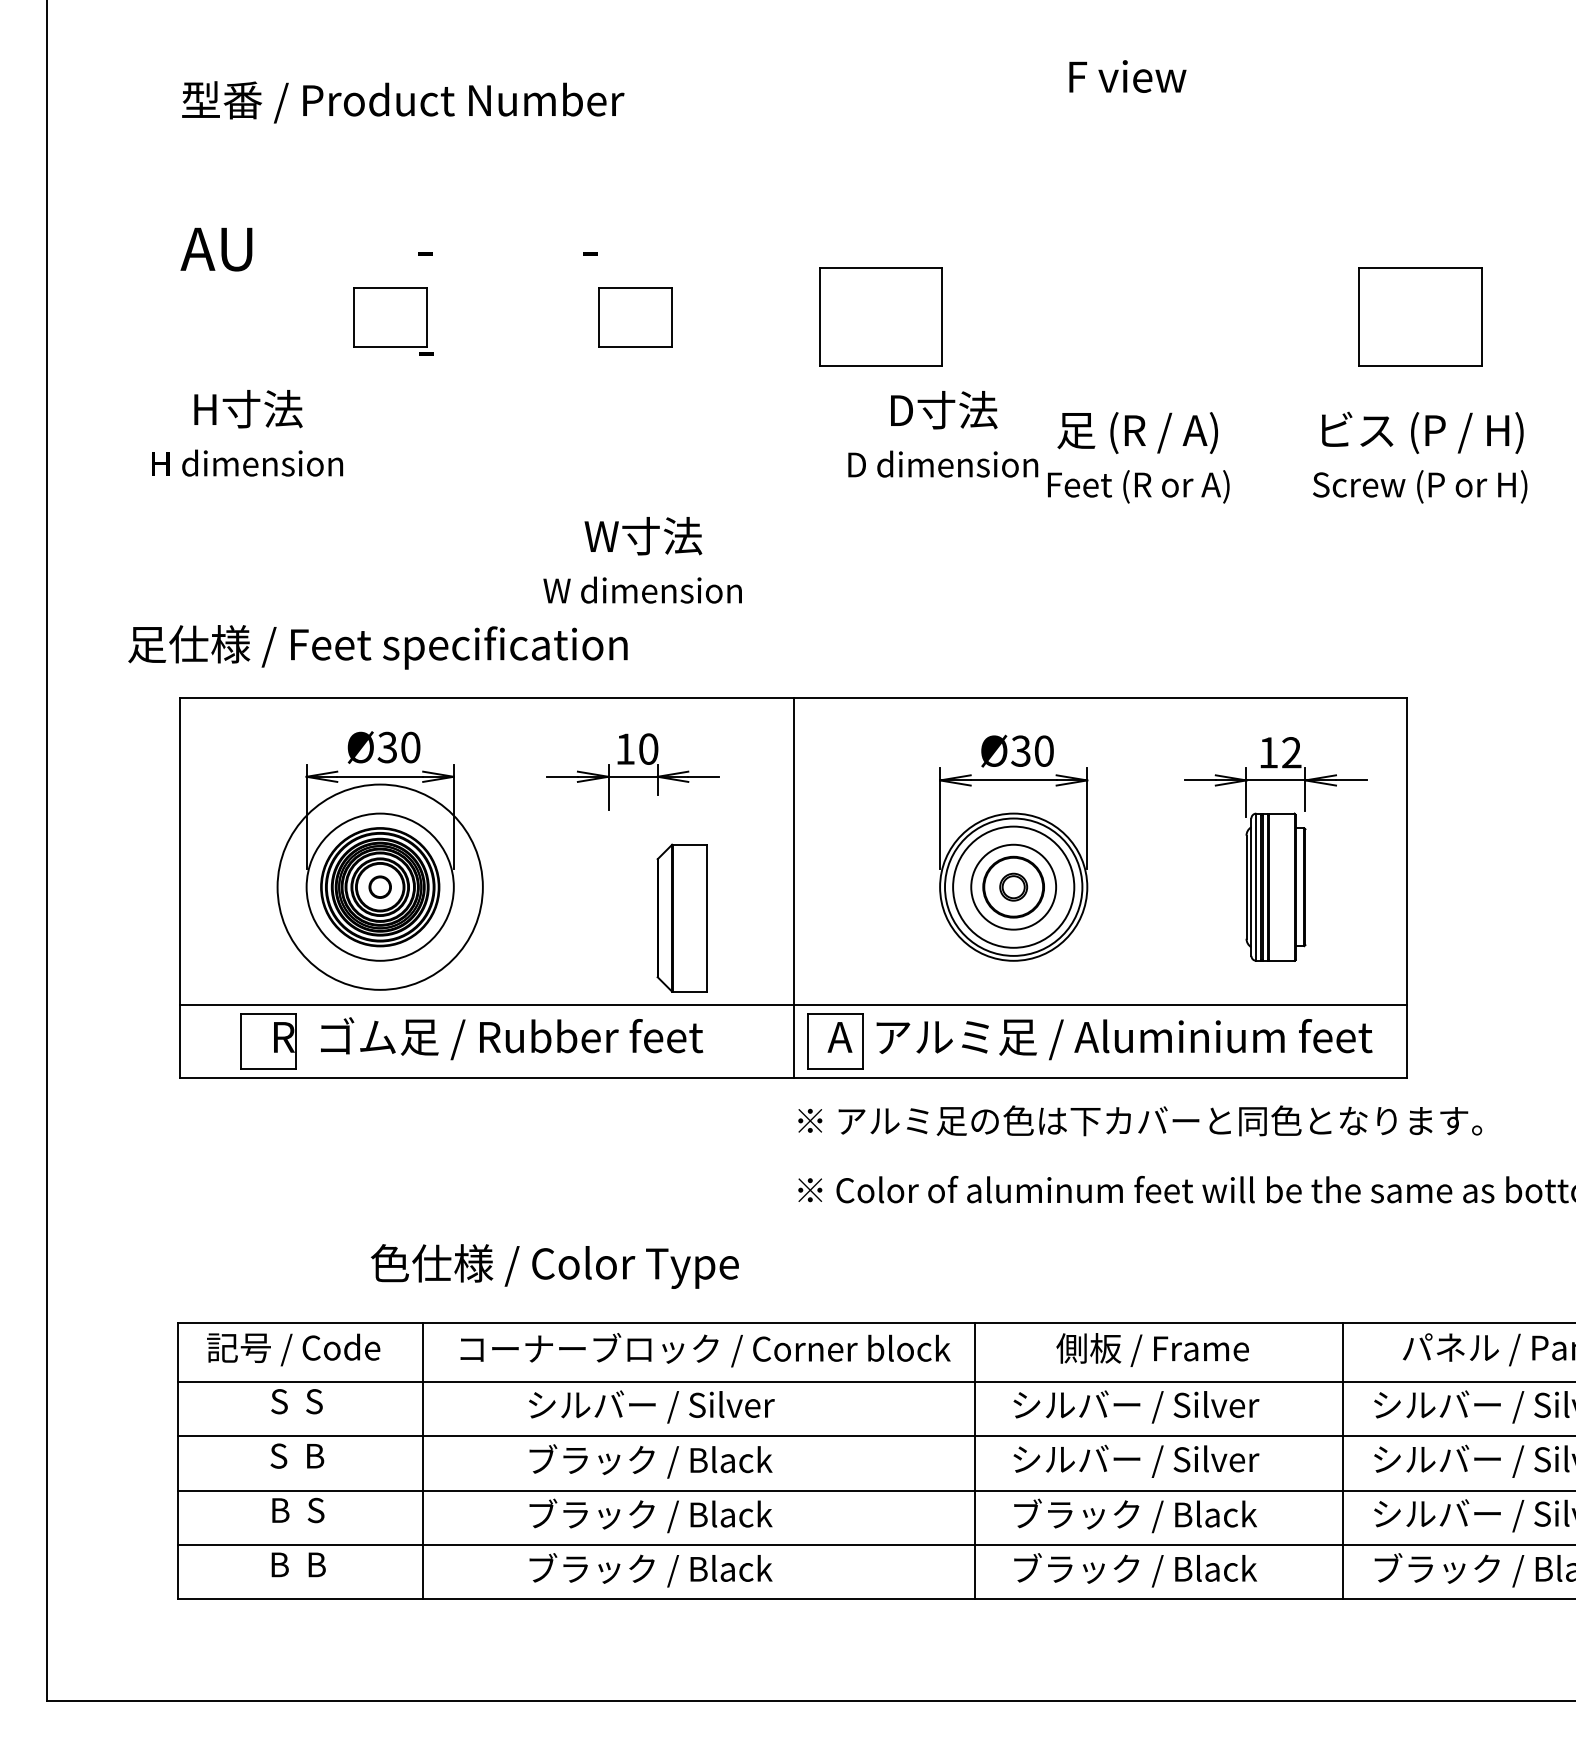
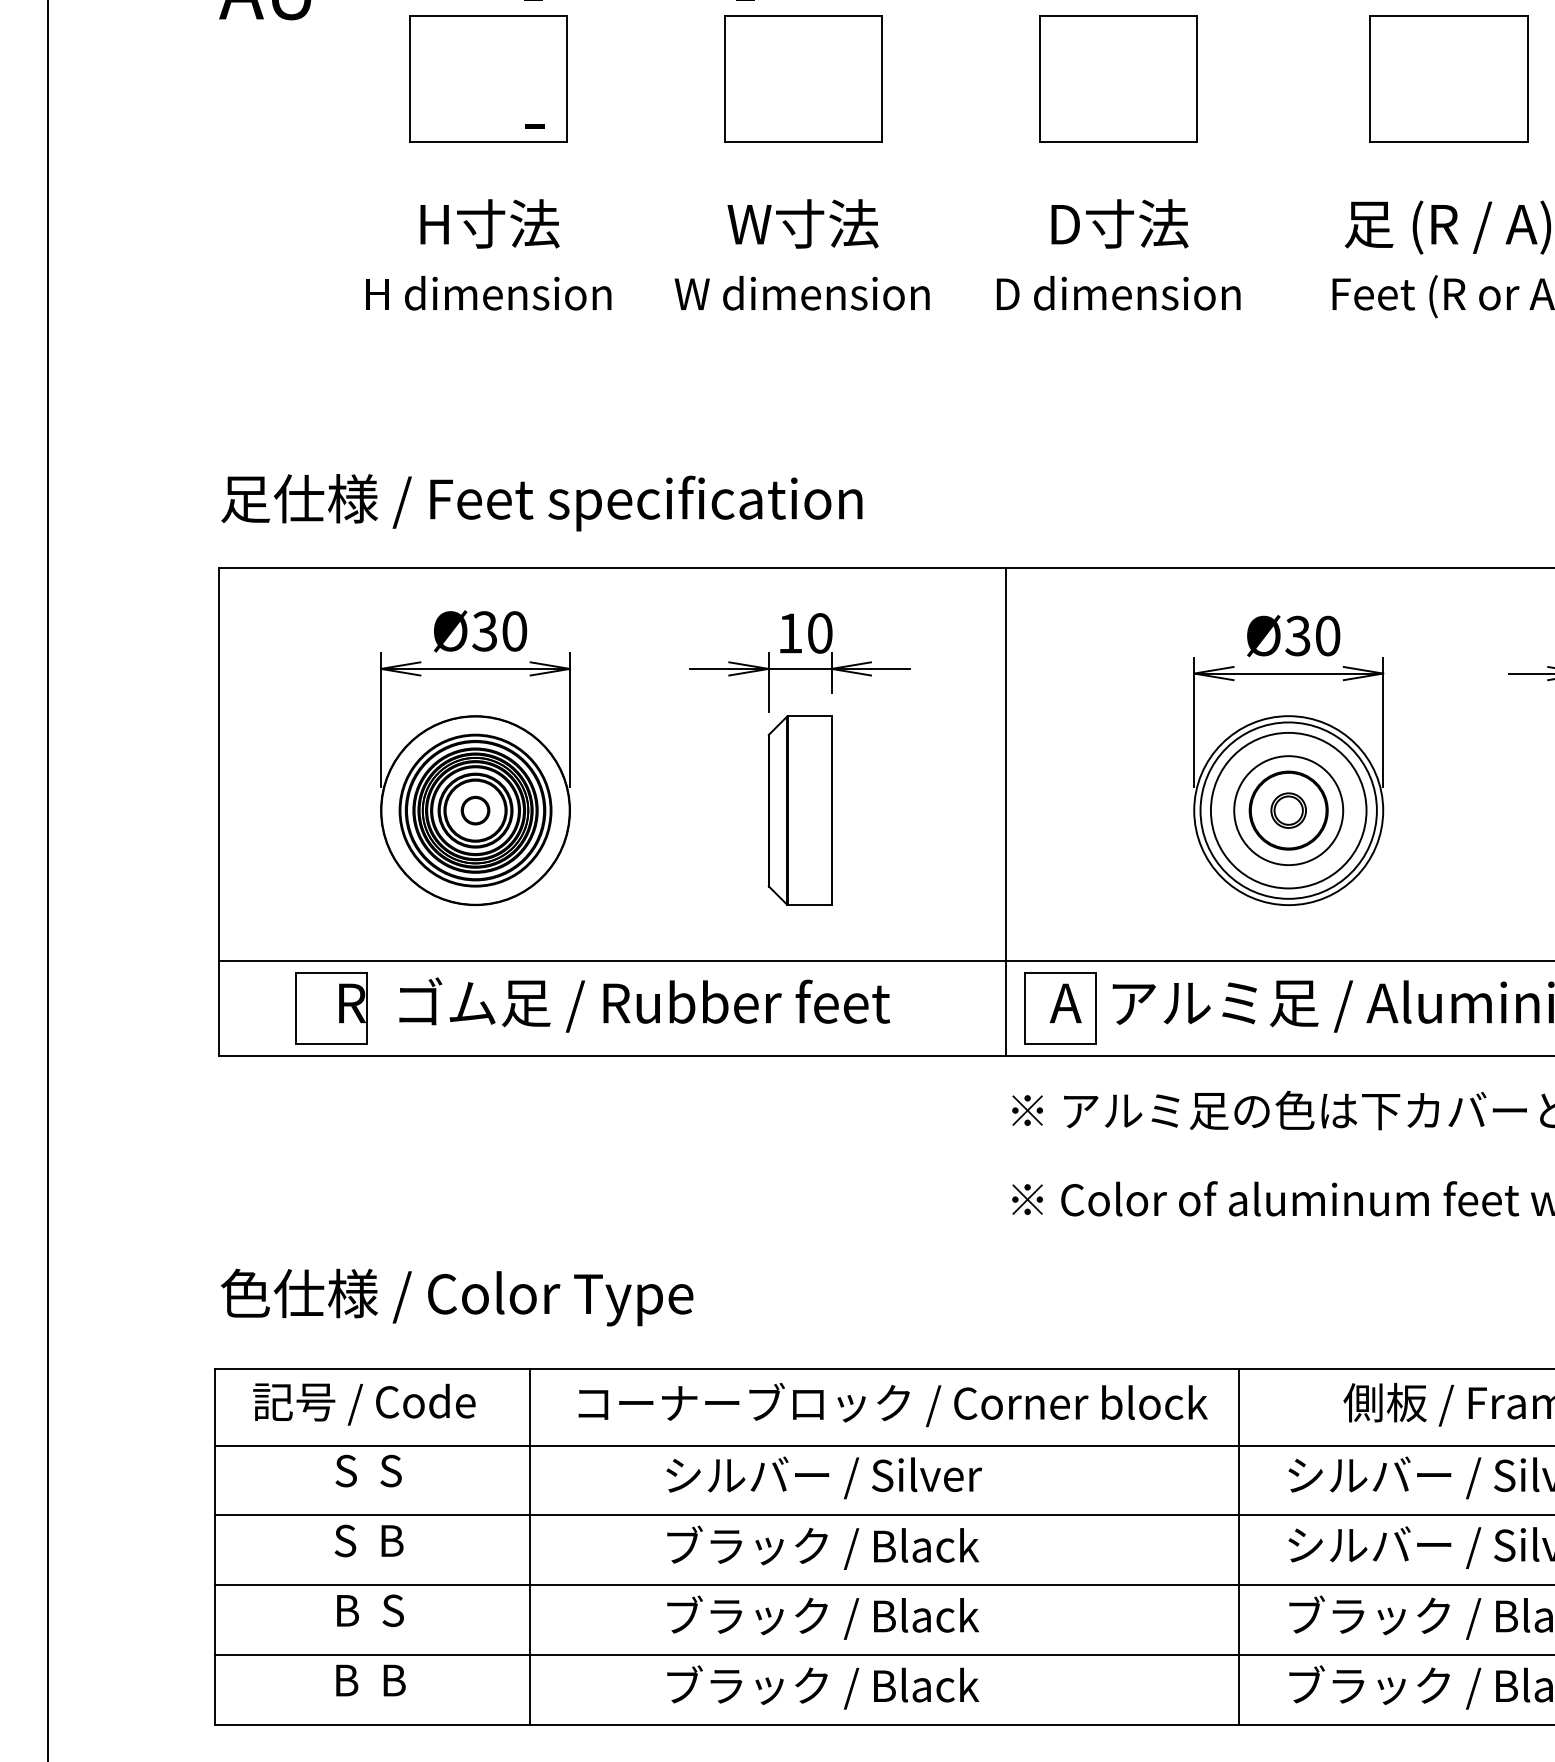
part: (390, 316) -> (488, 78), size x1.67
part: (635, 316) -> (803, 78), size x1.67
part: (1138, 316) -> (1448, 78), added
text: (247, 433) -> (488, 255), moved
text: (943, 434) -> (1119, 255), moved
text: (642, 560) -> (801, 255), moved
text: (377, 647) -> (541, 502), moved
circle: (379, 886) -> (474, 809), size x0.71
part: (681, 917) -> (799, 809), moved
text: (554, 1266) -> (456, 1297), moved

